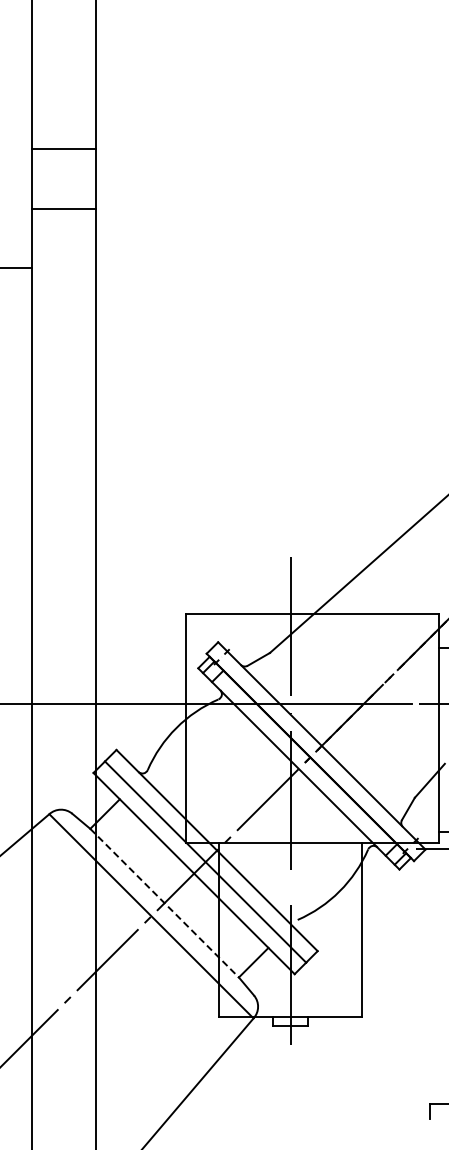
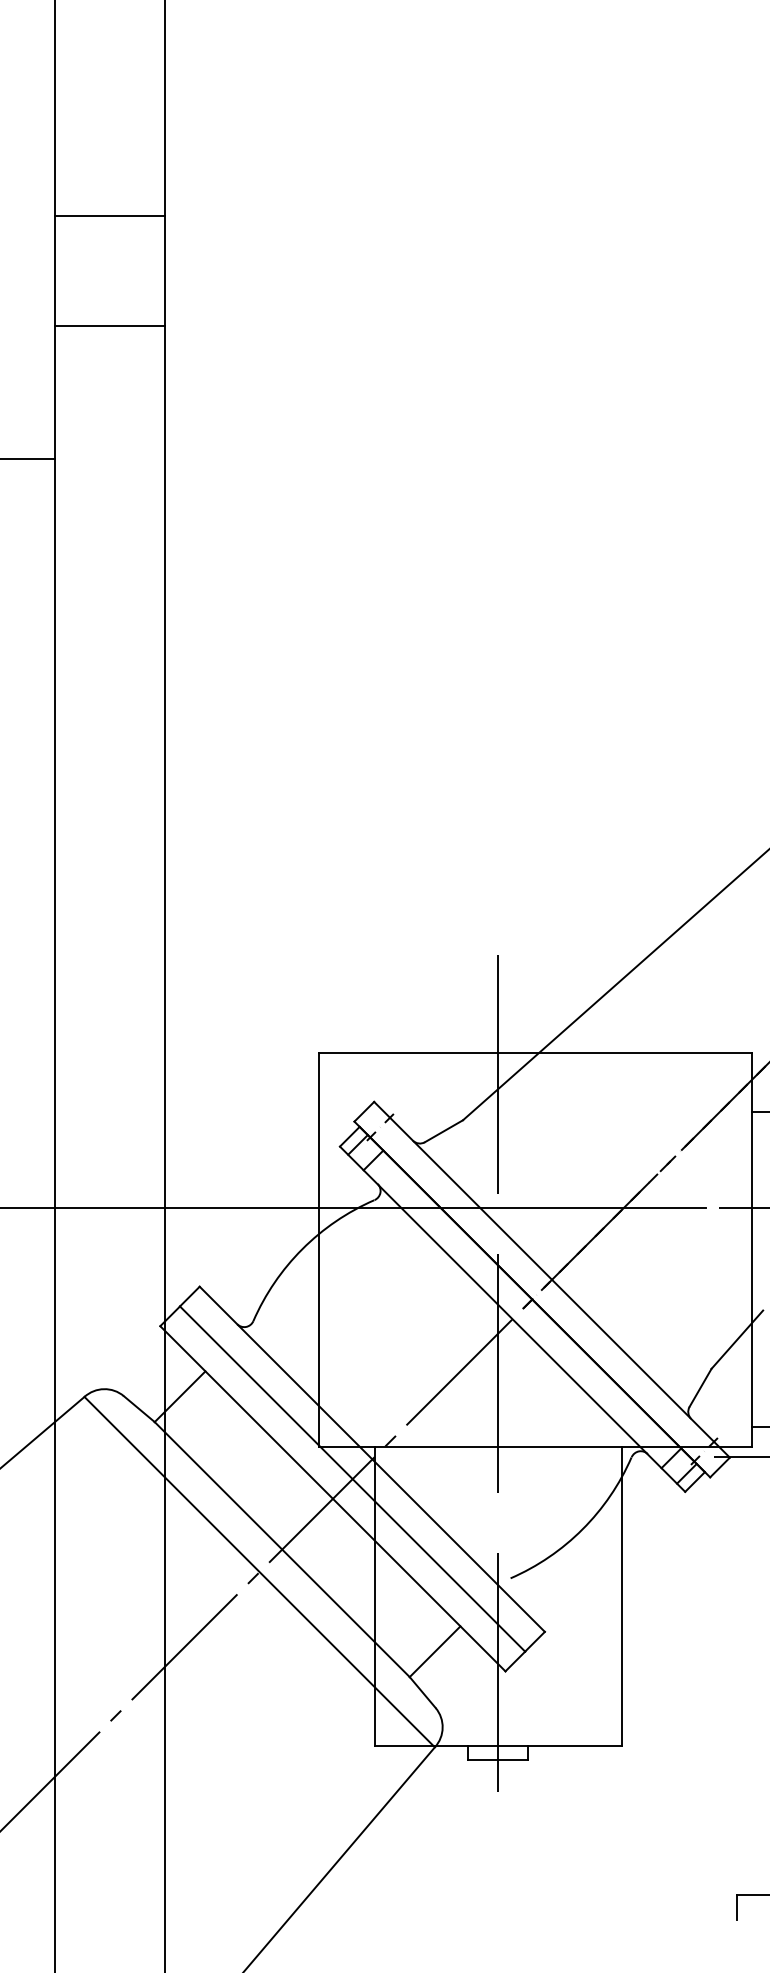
line: (64, 149) -> (110, 216), moved
line: (64, 209) -> (110, 326), moved
line: (164, 903) -> (282, 1550), dashed -> solid

